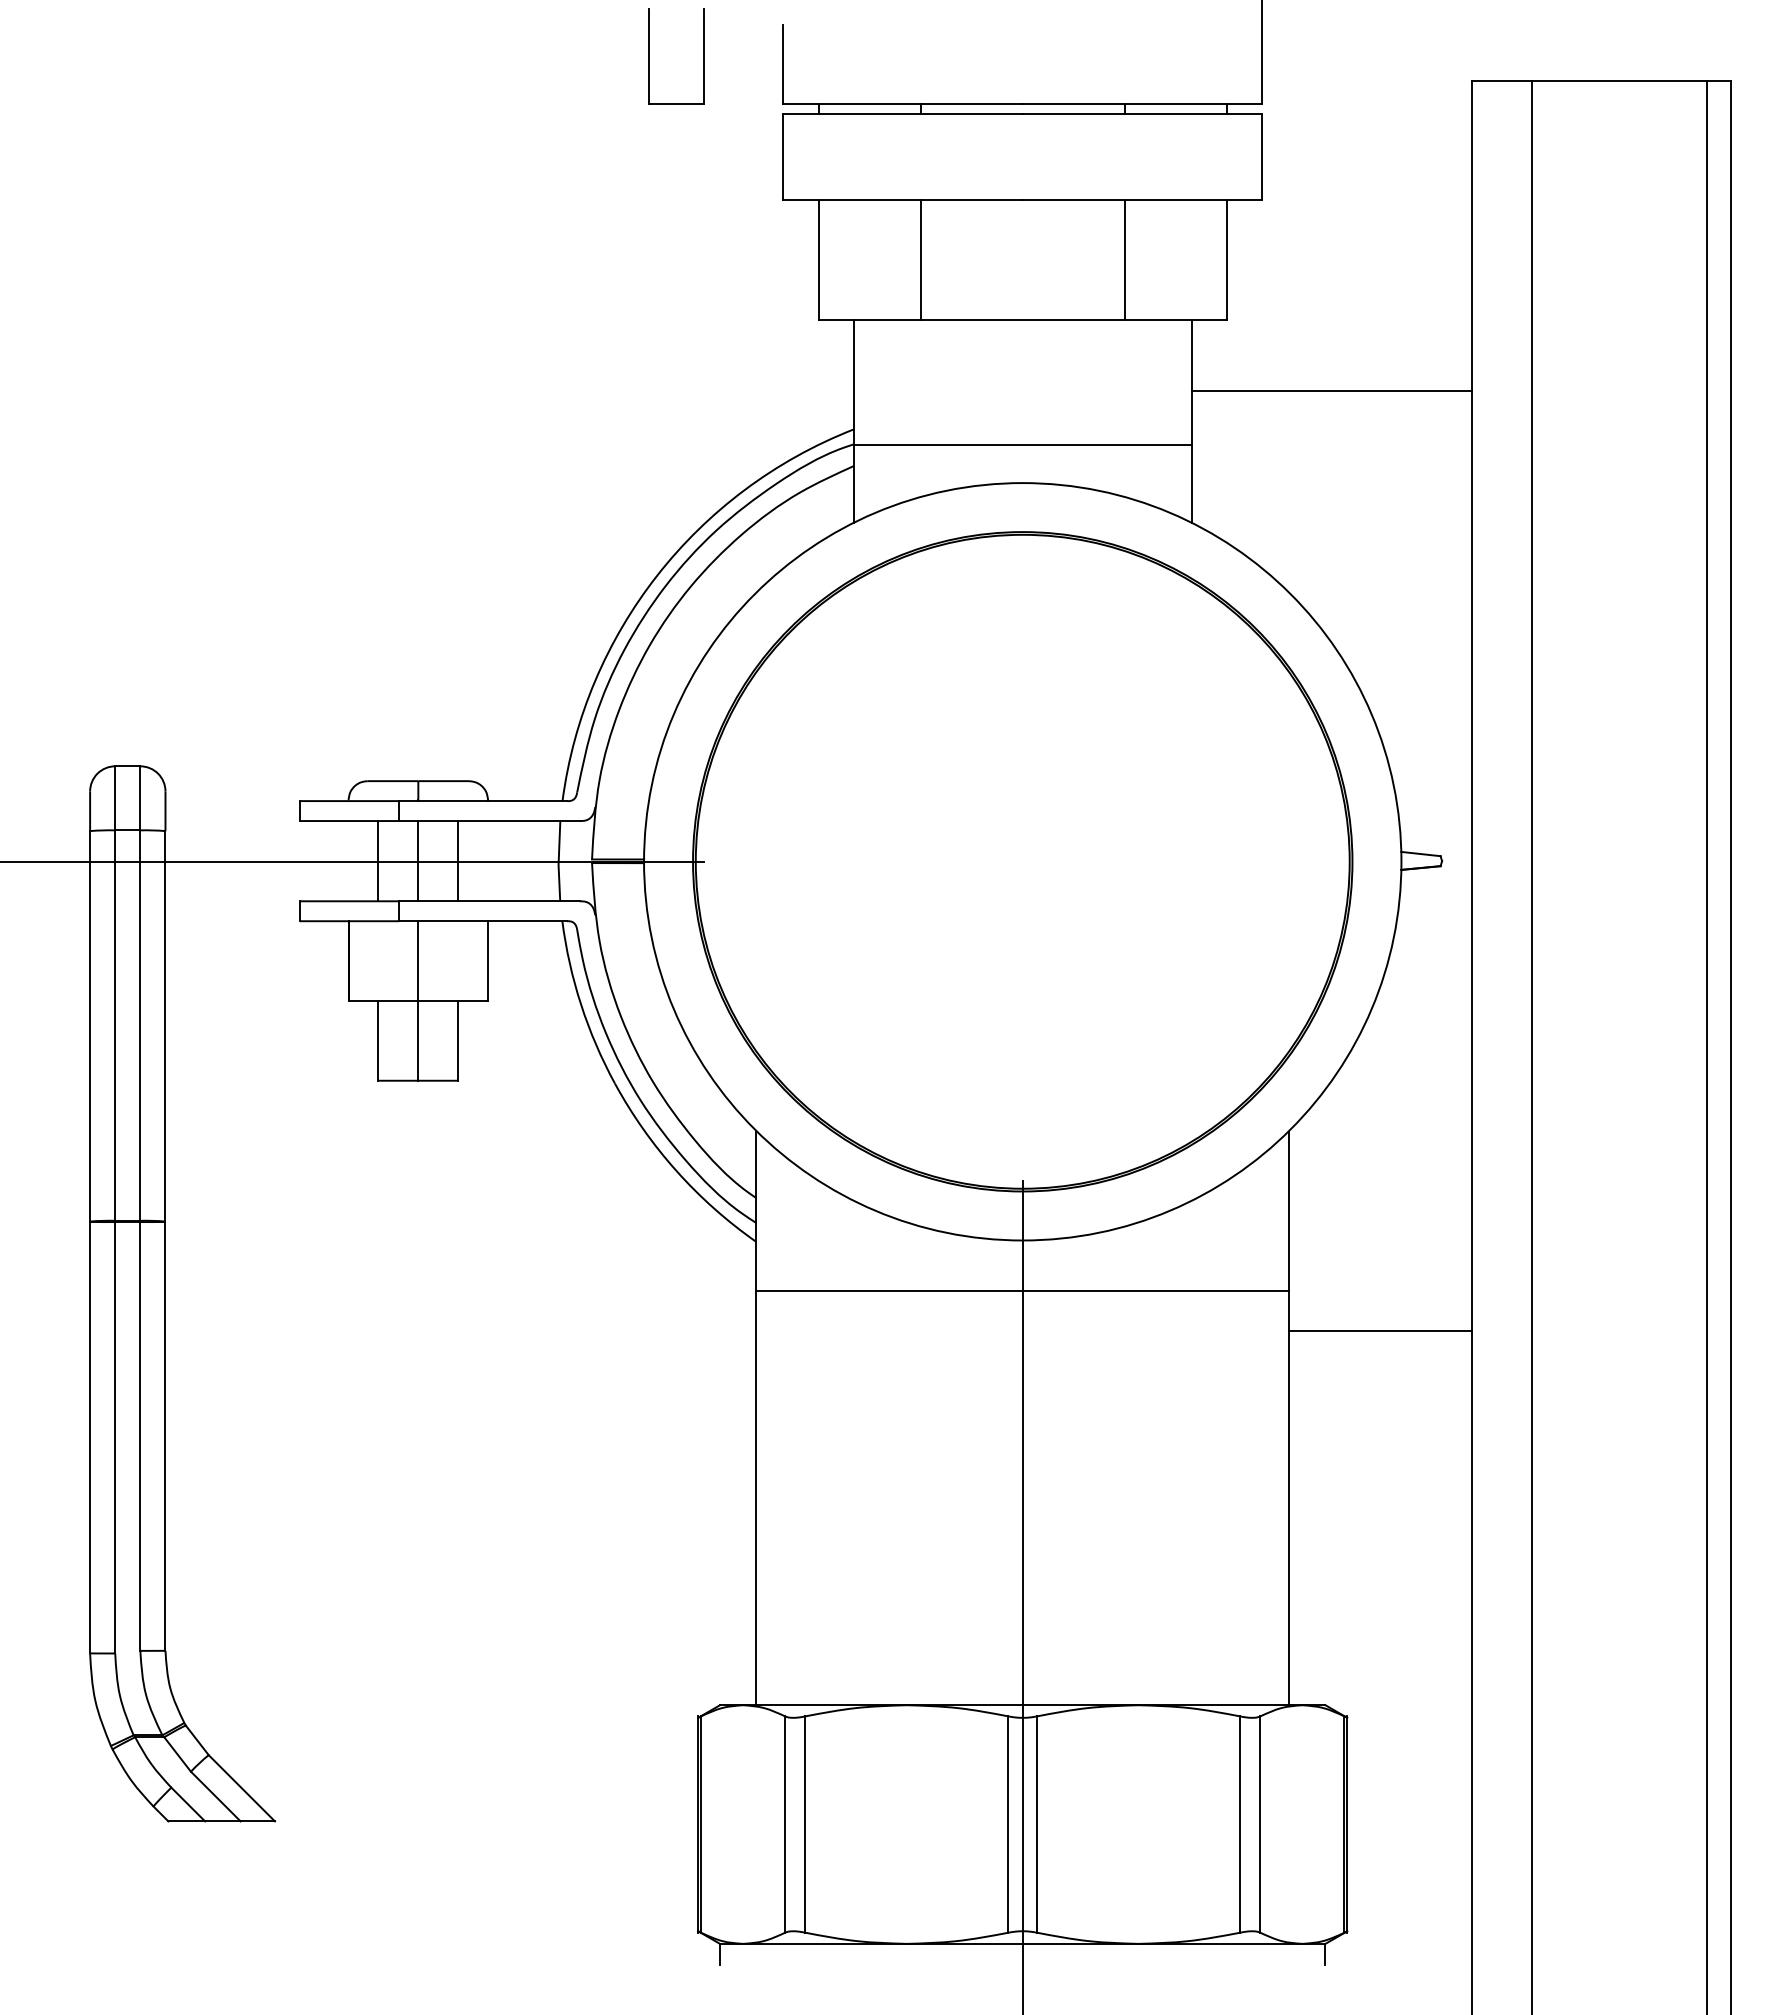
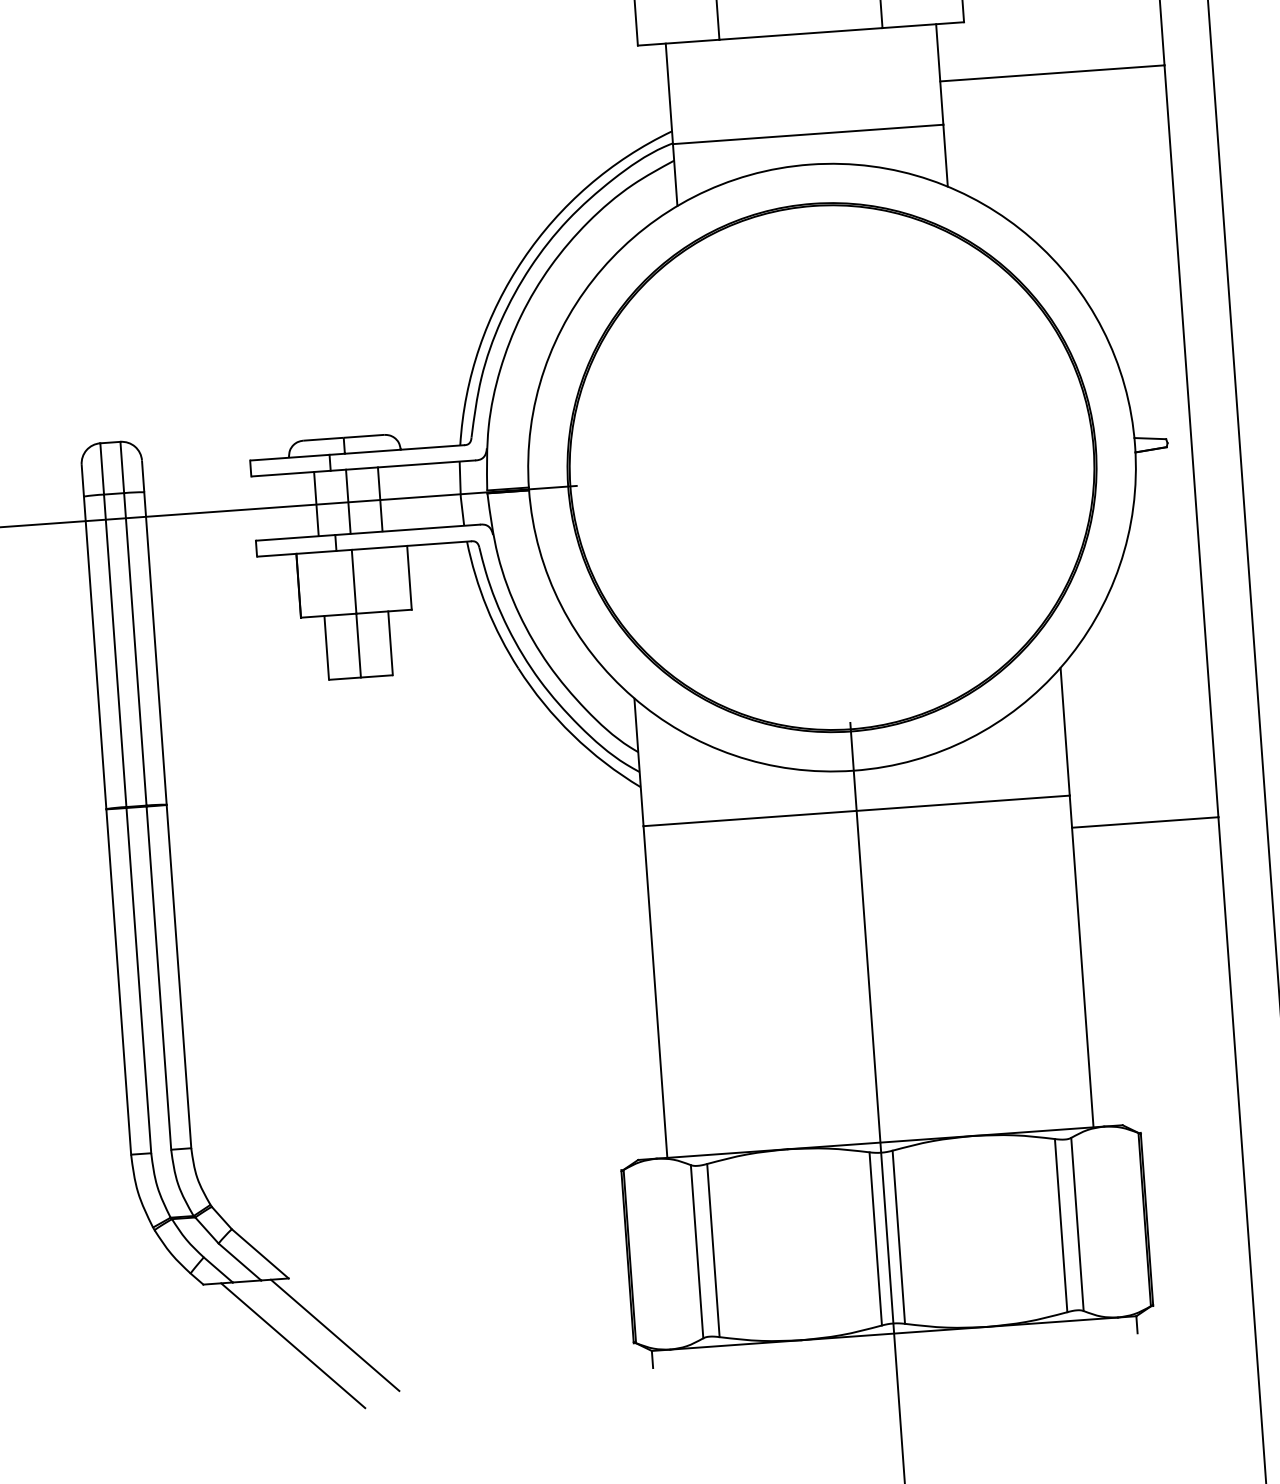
line: (327, 1896) -> (335, 1335), added
line: (274, 1905) -> (293, 1345), added

